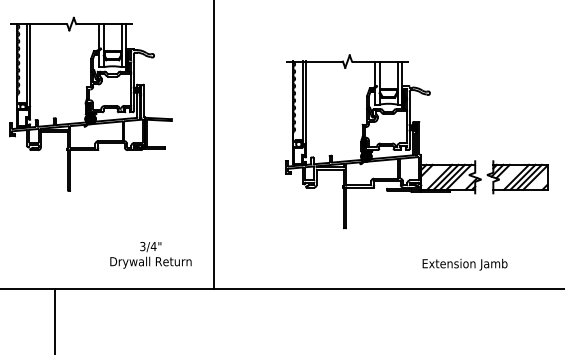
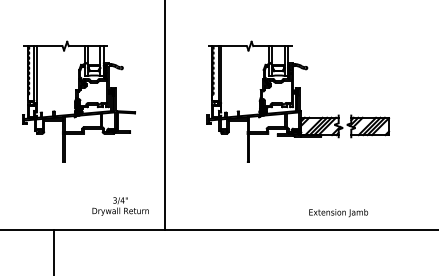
part: (417, 141) -> (298, 101), moved

